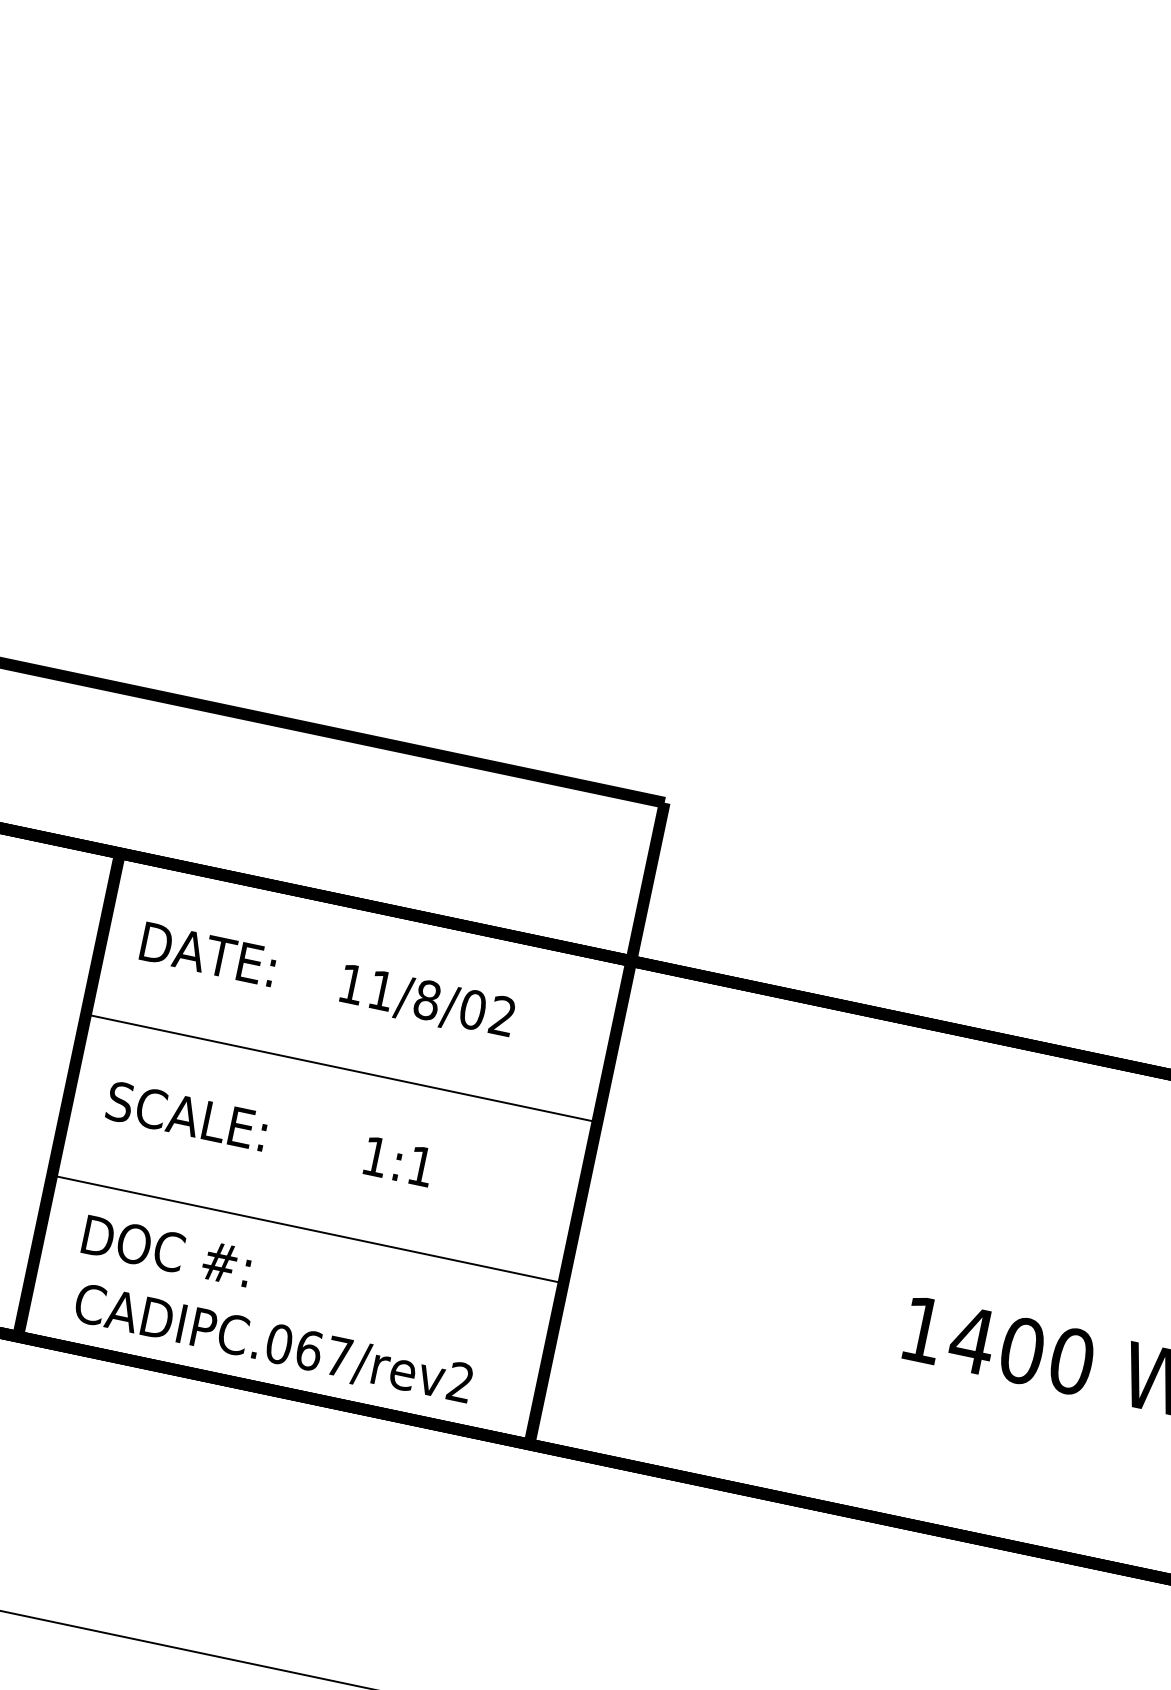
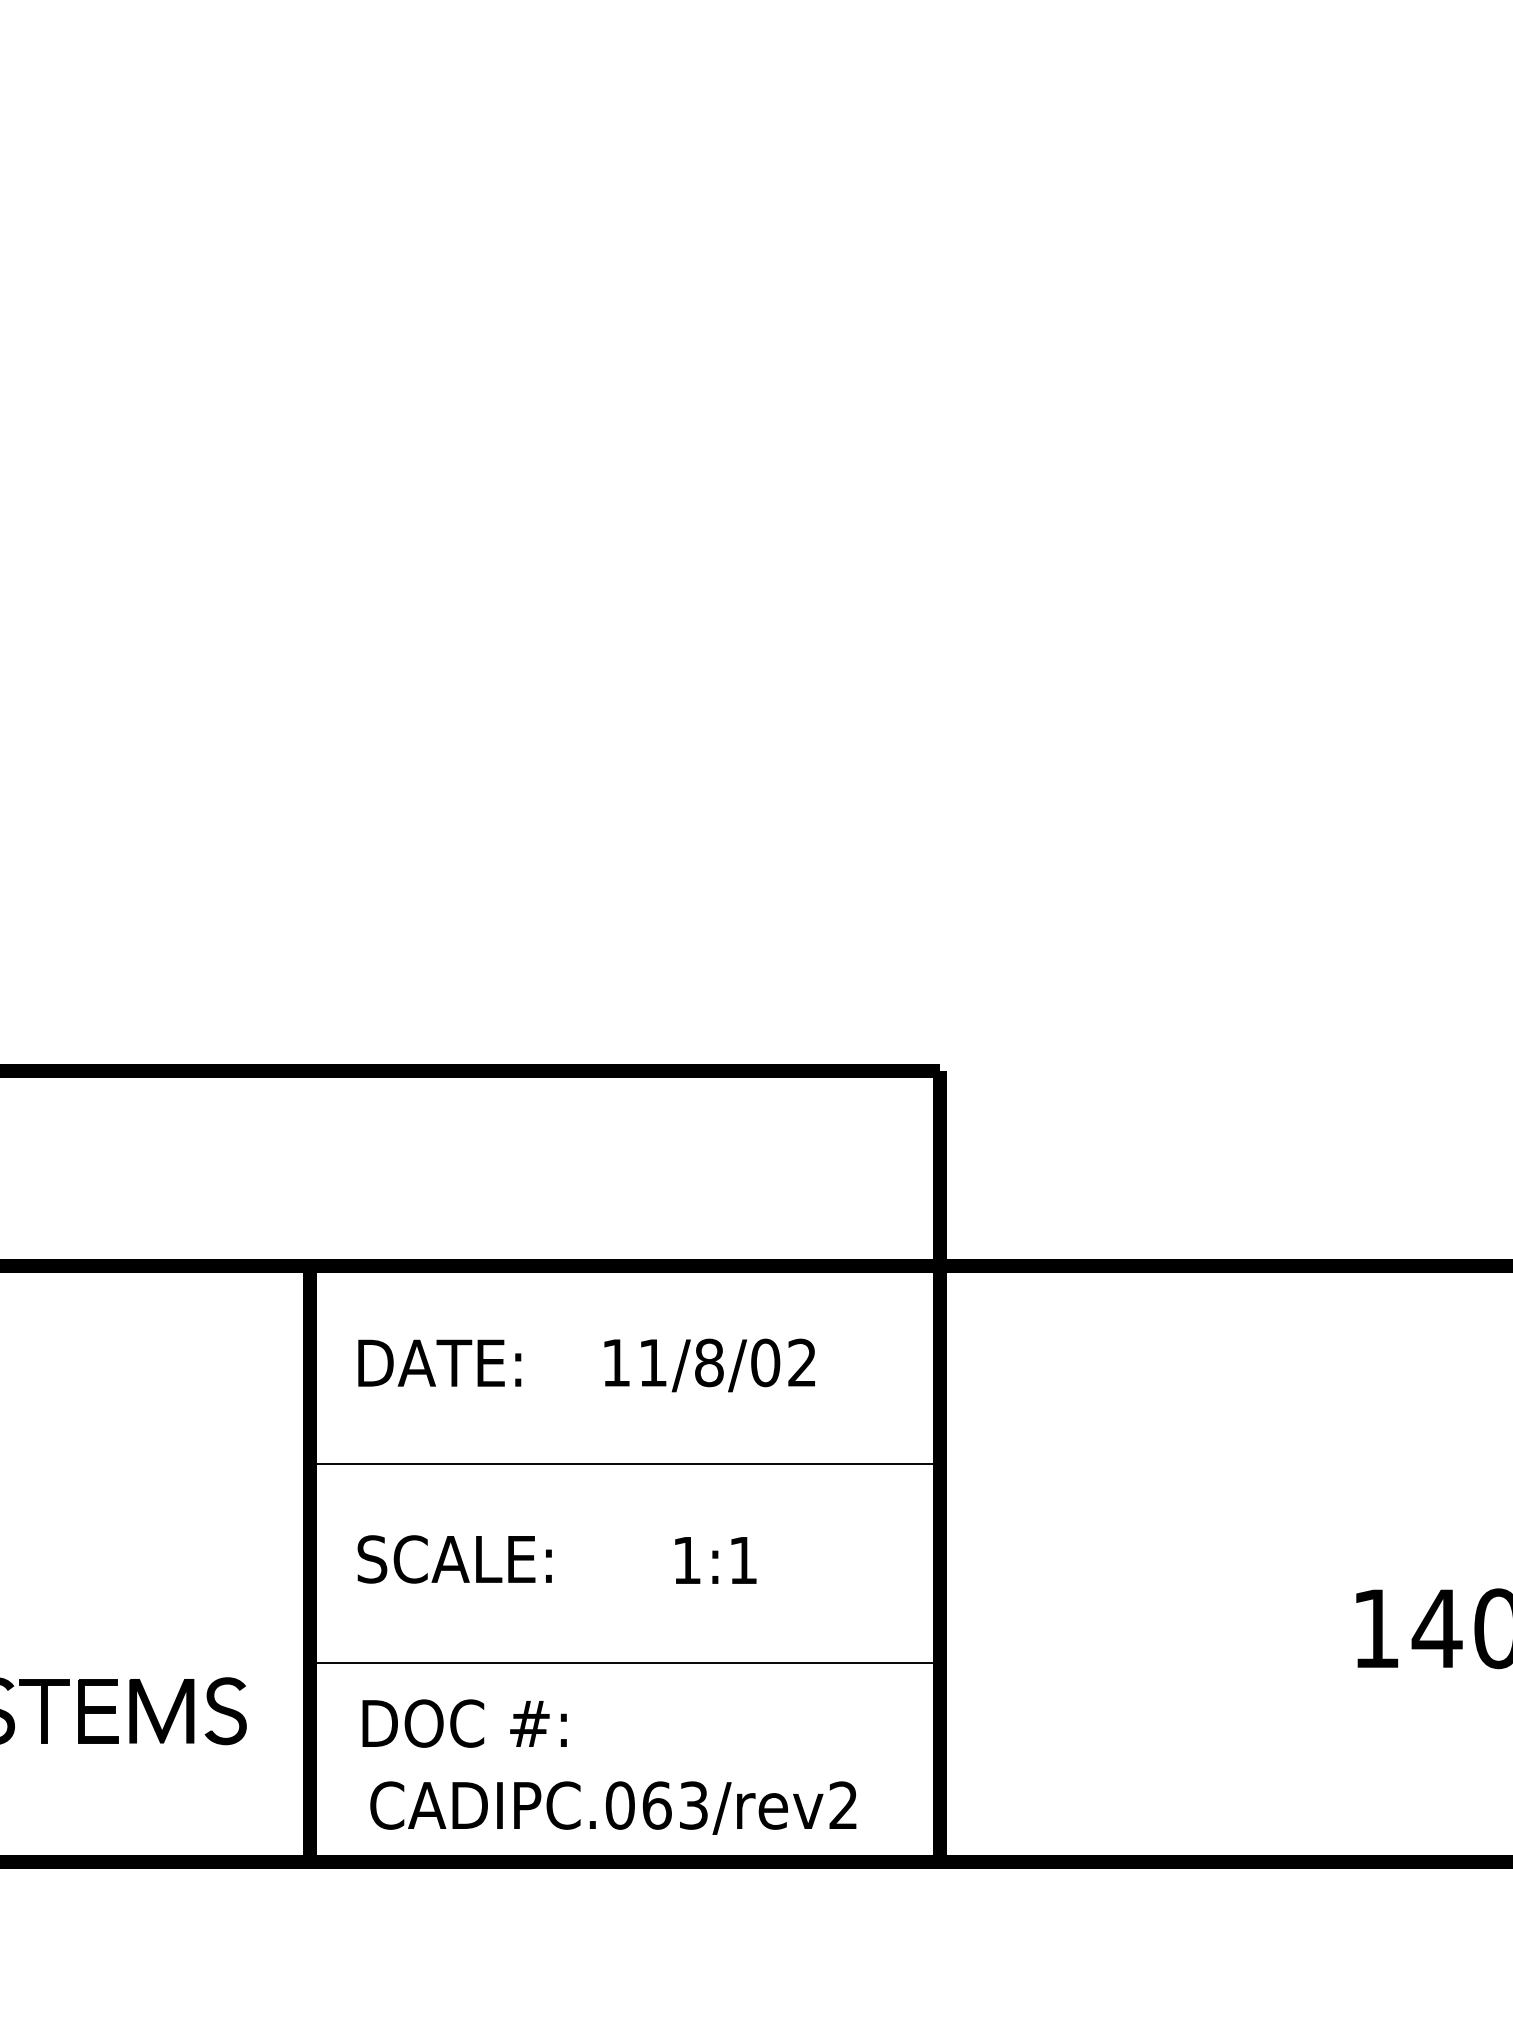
text: (338, 1356) -> (693, 1805), CADIPC.067/rev2 -> CADIPC.063/rev2

